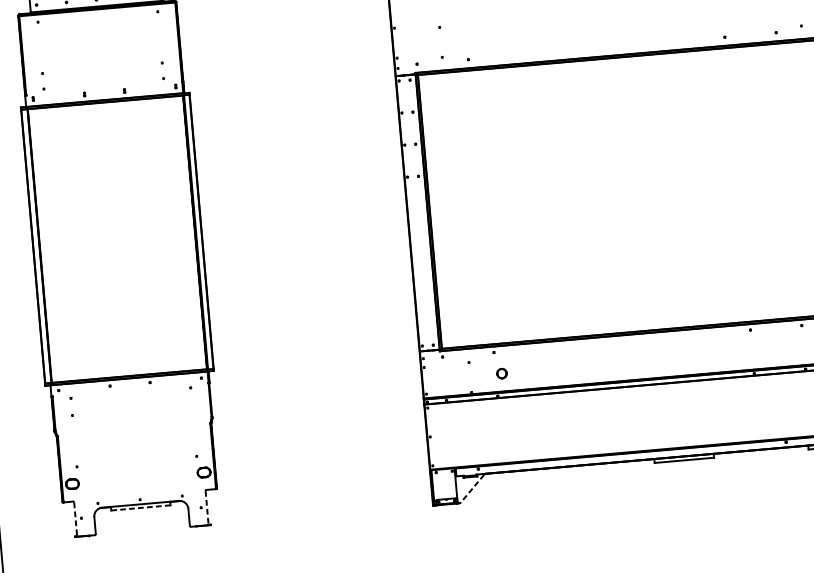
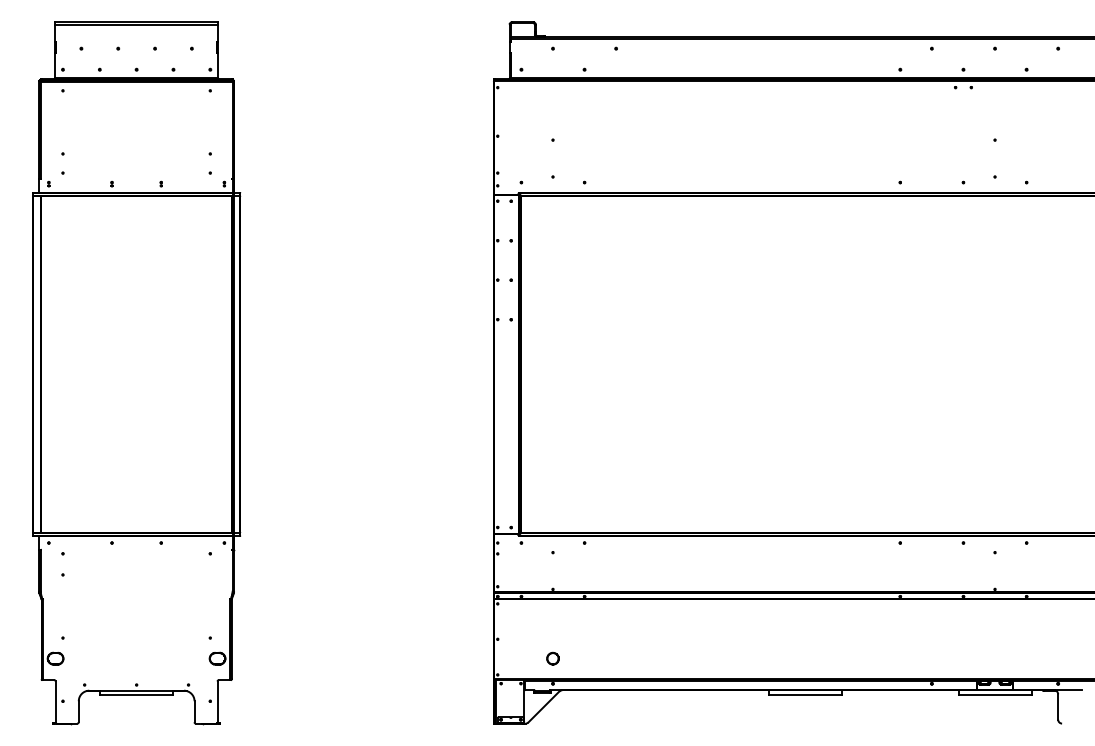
part: (501, 373) -> (552, 658), moved
line: (472, 488) -> (543, 706), dashed -> solid
line: (140, 508) -> (136, 695), dashed -> solid
line: (207, 508) -> (217, 702), dashed -> solid
line: (75, 519) -> (55, 702), dashed -> solid

